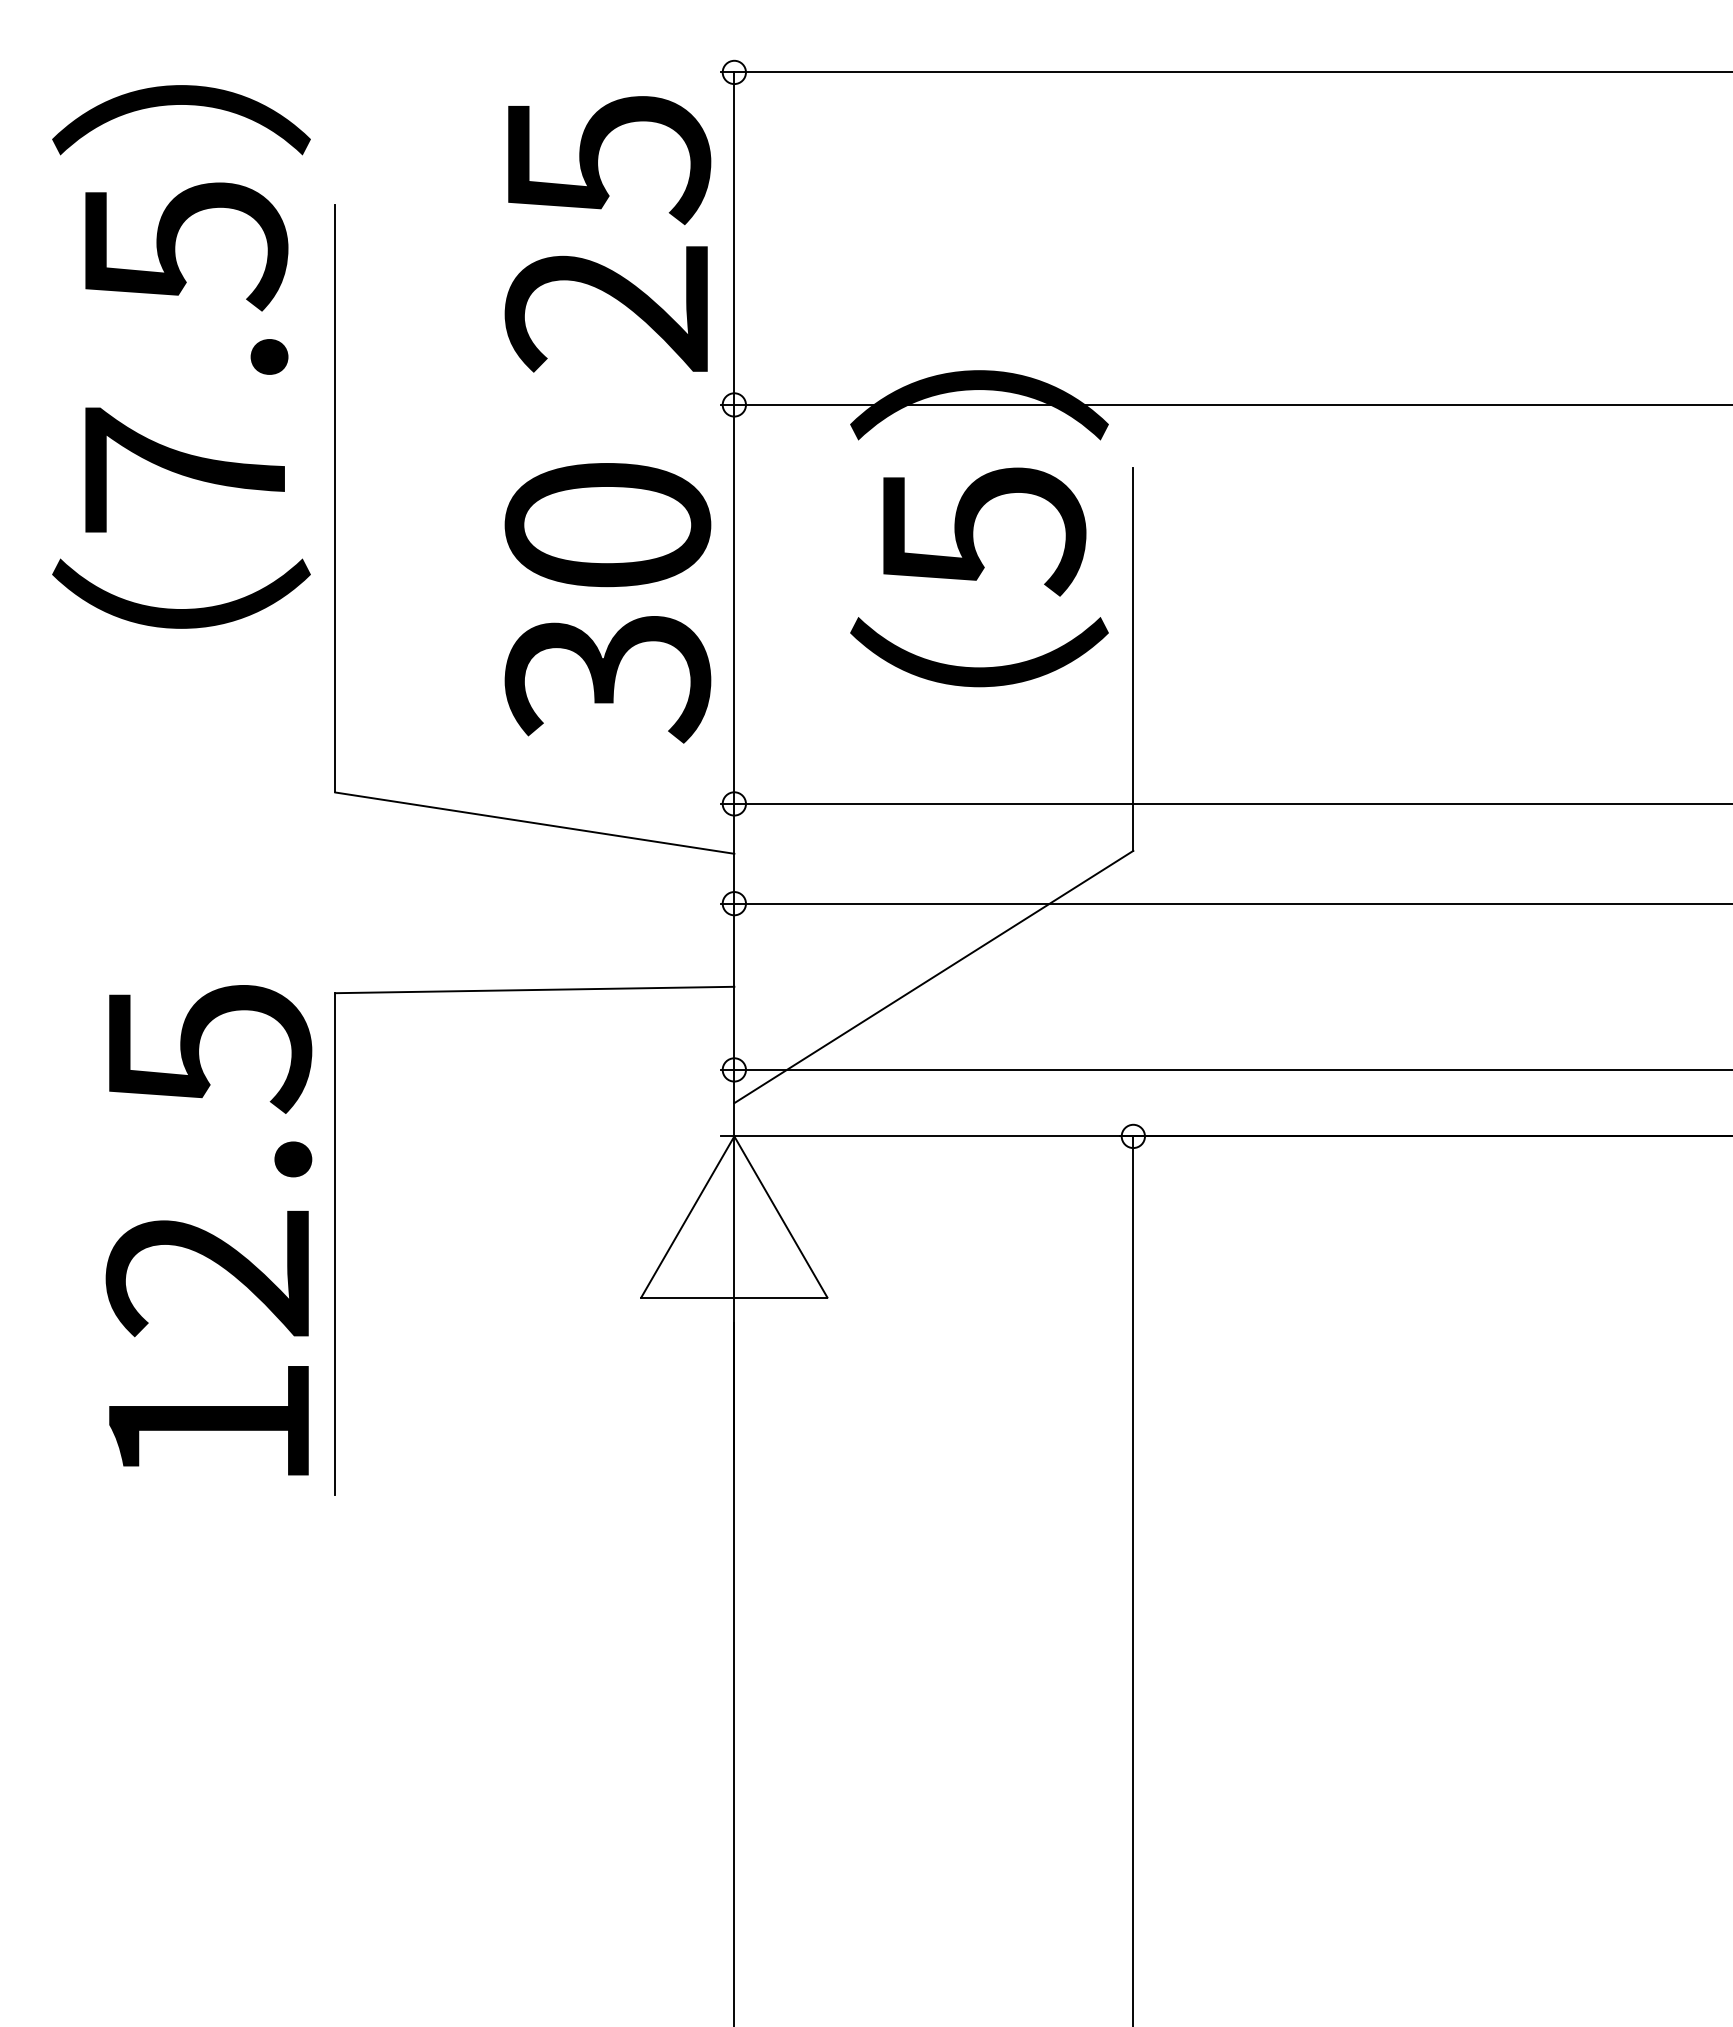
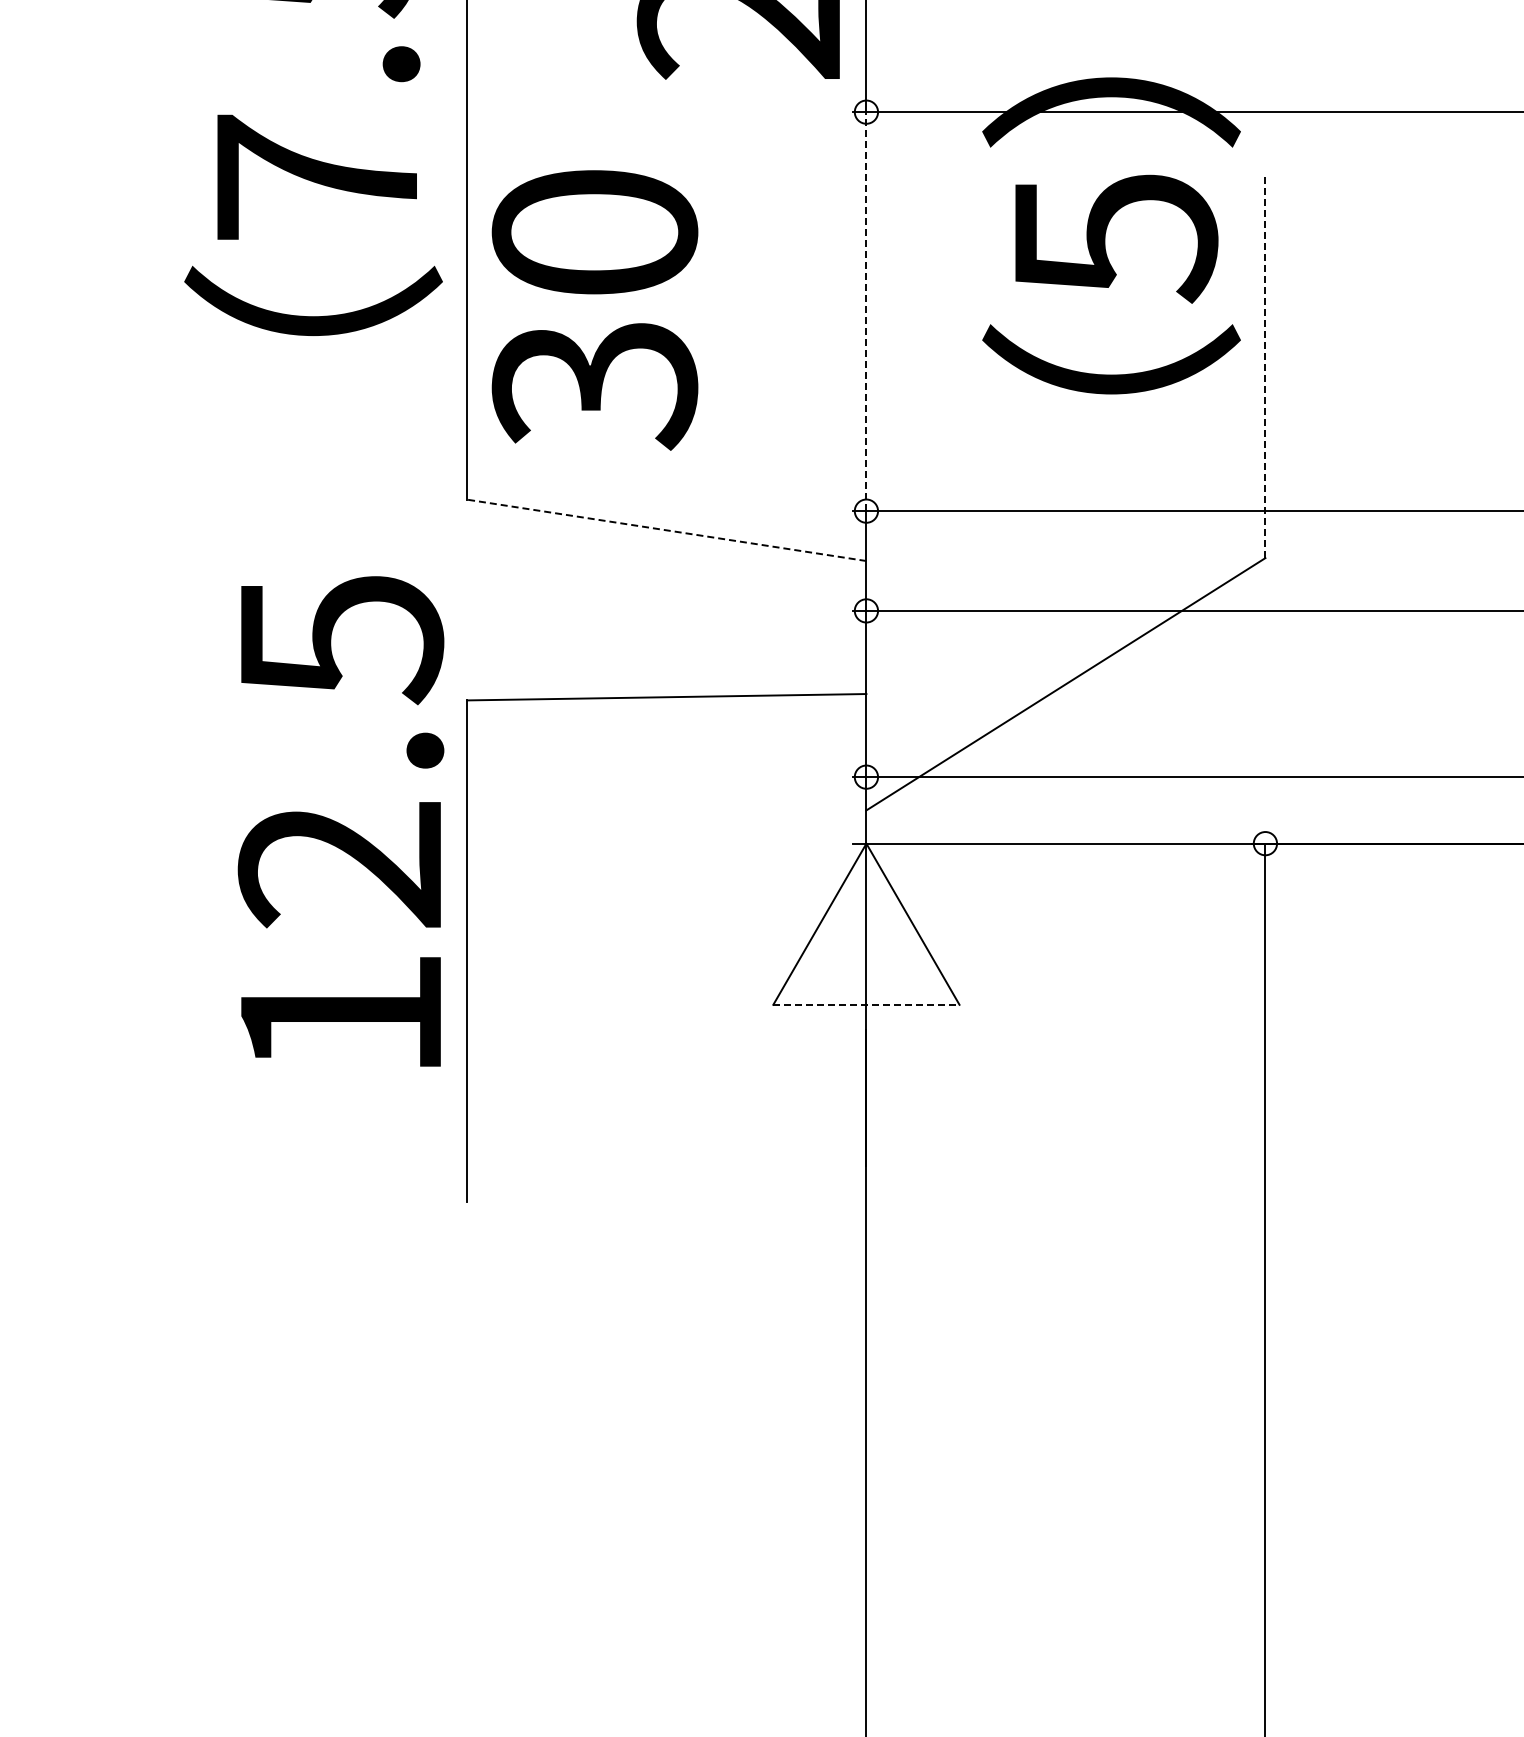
text: (607, 603) -> (594, 310), moved
line: (734, 603) -> (866, 310), solid -> dashed
line: (1133, 659) -> (1265, 366), solid -> dashed
line: (534, 823) -> (666, 530), solid -> dashed
text: (208, 1230) -> (340, 821), moved
line: (734, 1297) -> (866, 1004), solid -> dashed

